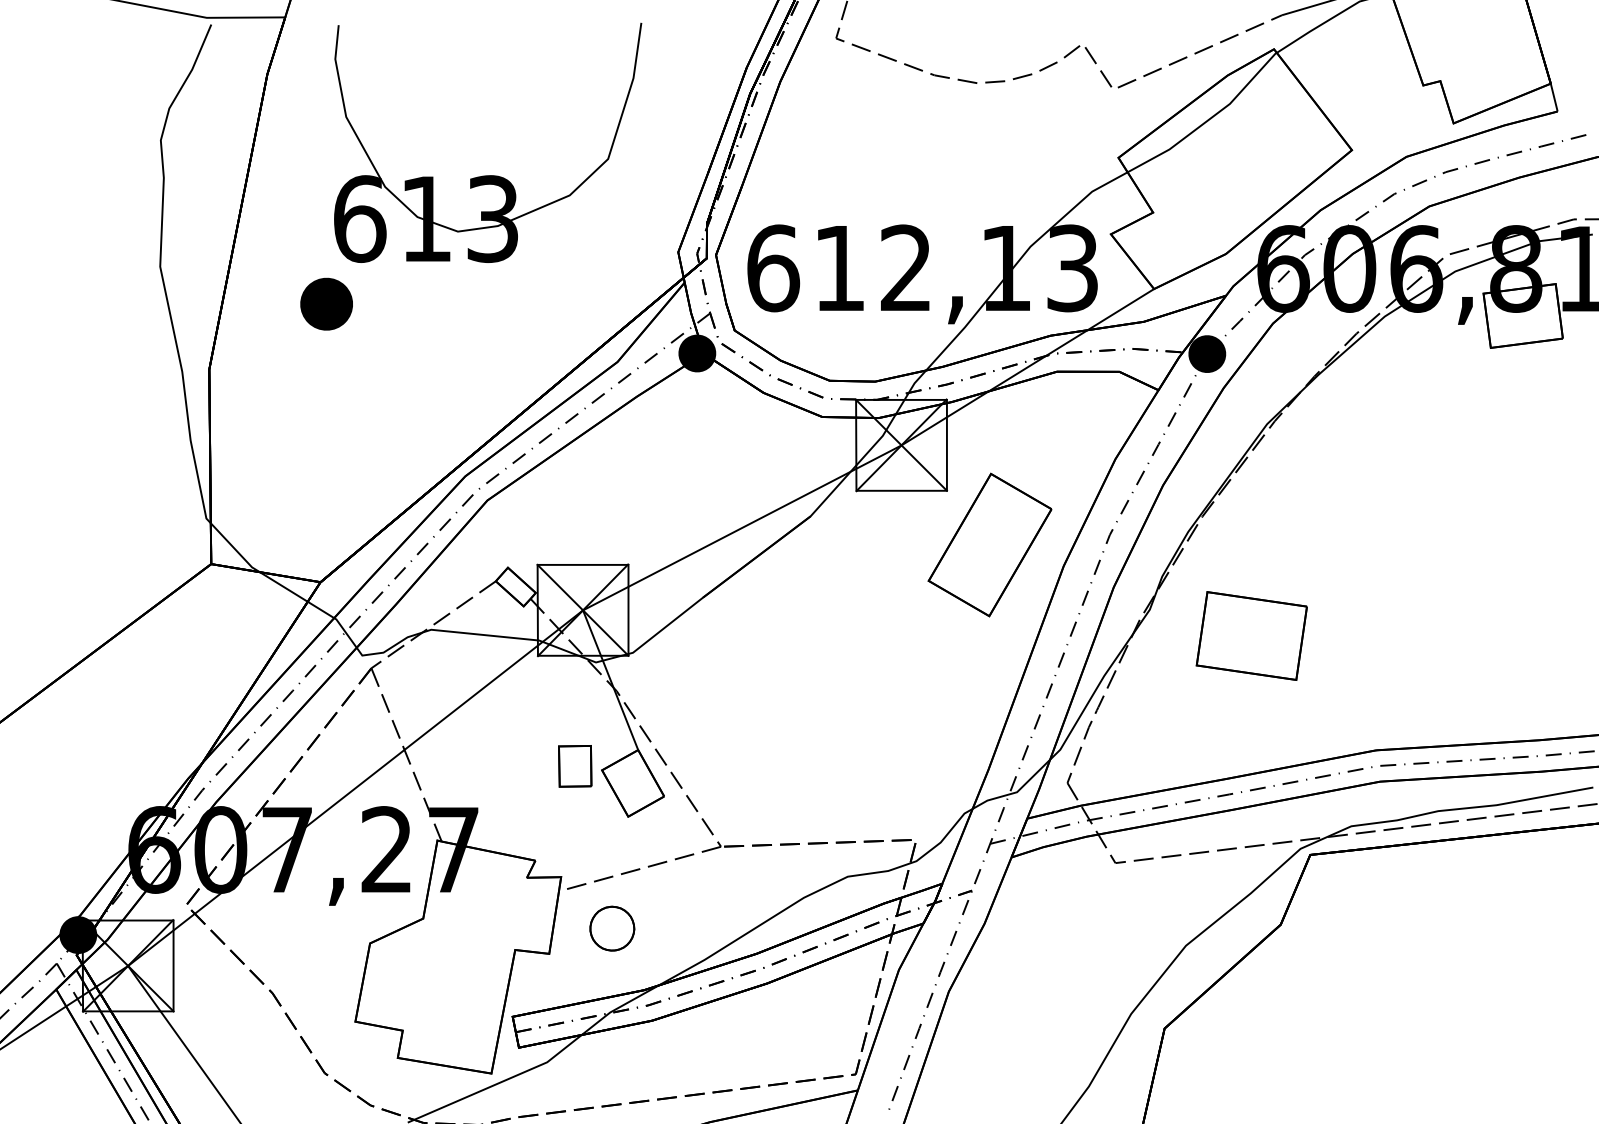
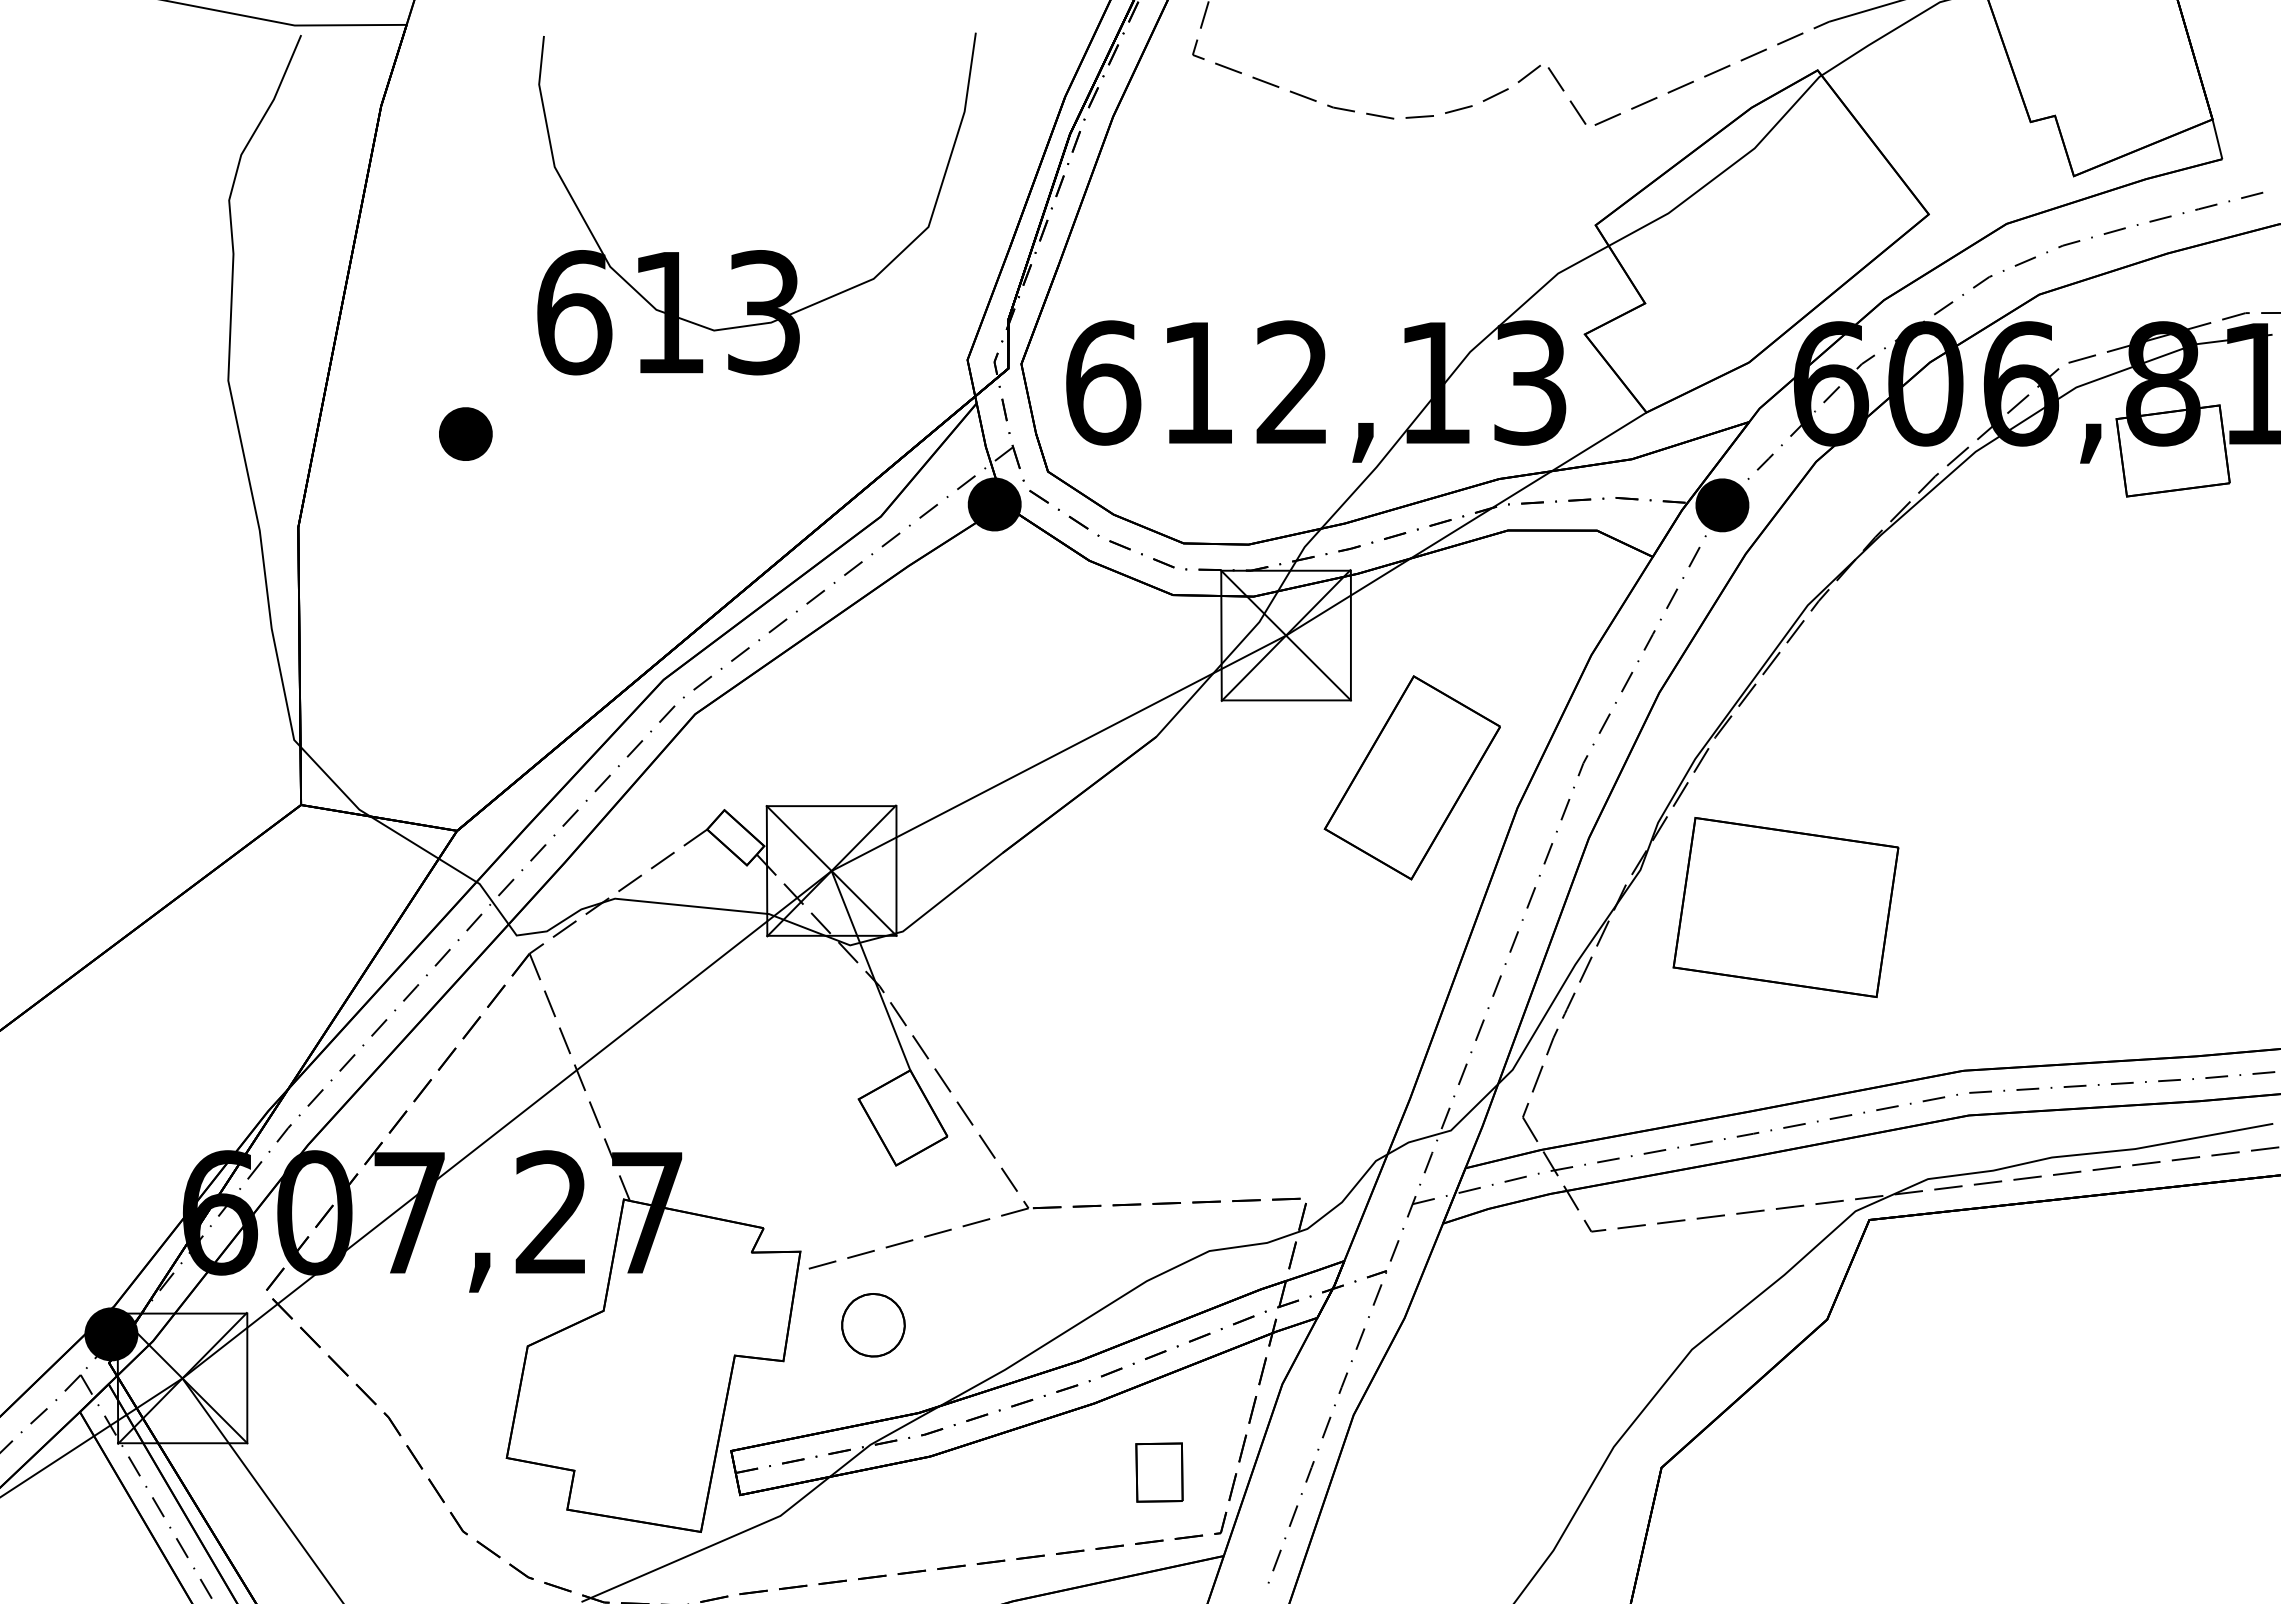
part: (487, 175) -> (756, 250), moved
part: (326, 303) -> (465, 433), size x0.71
part: (1251, 635) -> (1785, 907), size x1.43
part: (575, 766) -> (1159, 1472), moved

